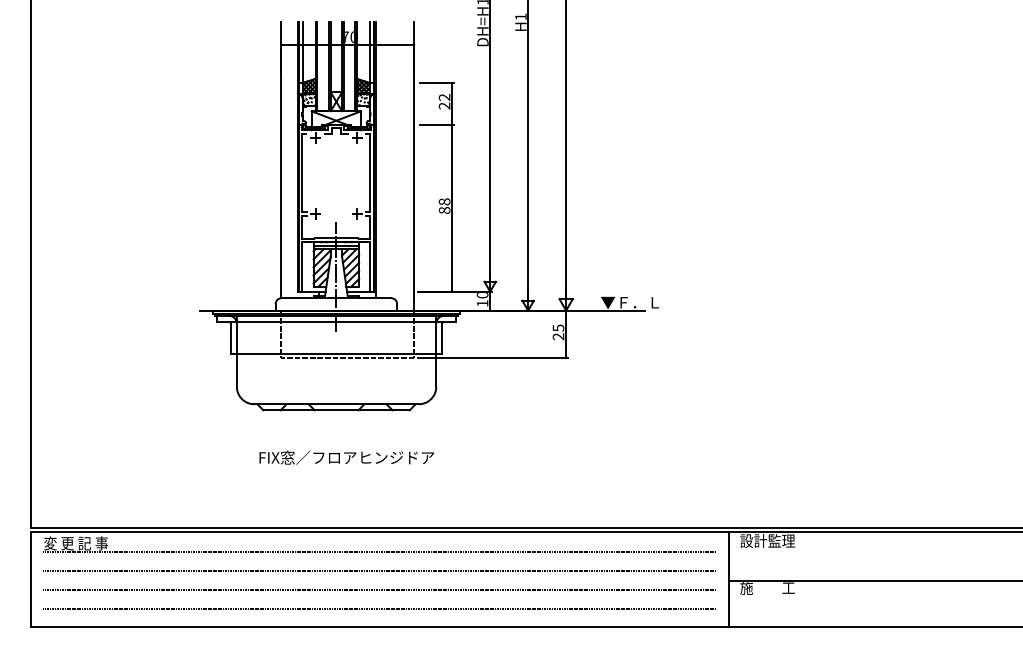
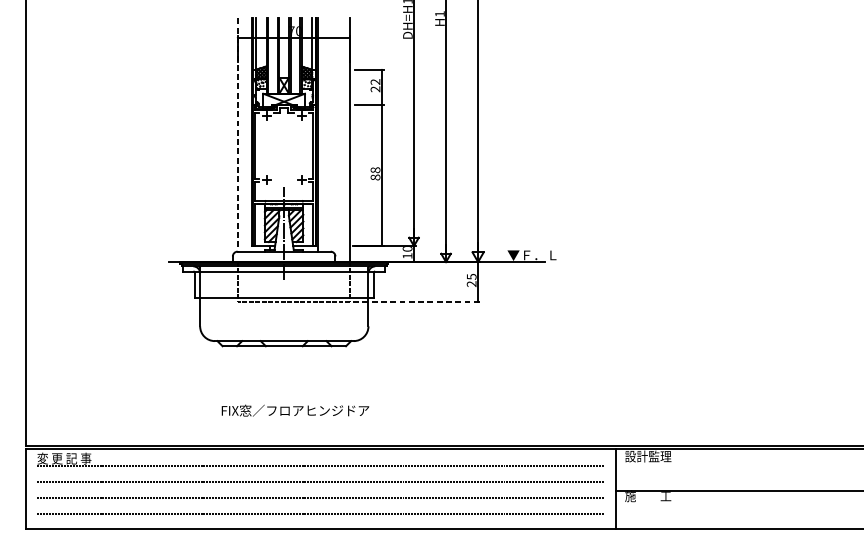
line: (281, 160) -> (237, 135), solid -> dashed
line: (493, 358) -> (416, 302), solid -> dashed
text: (346, 457) -> (295, 410), moved

